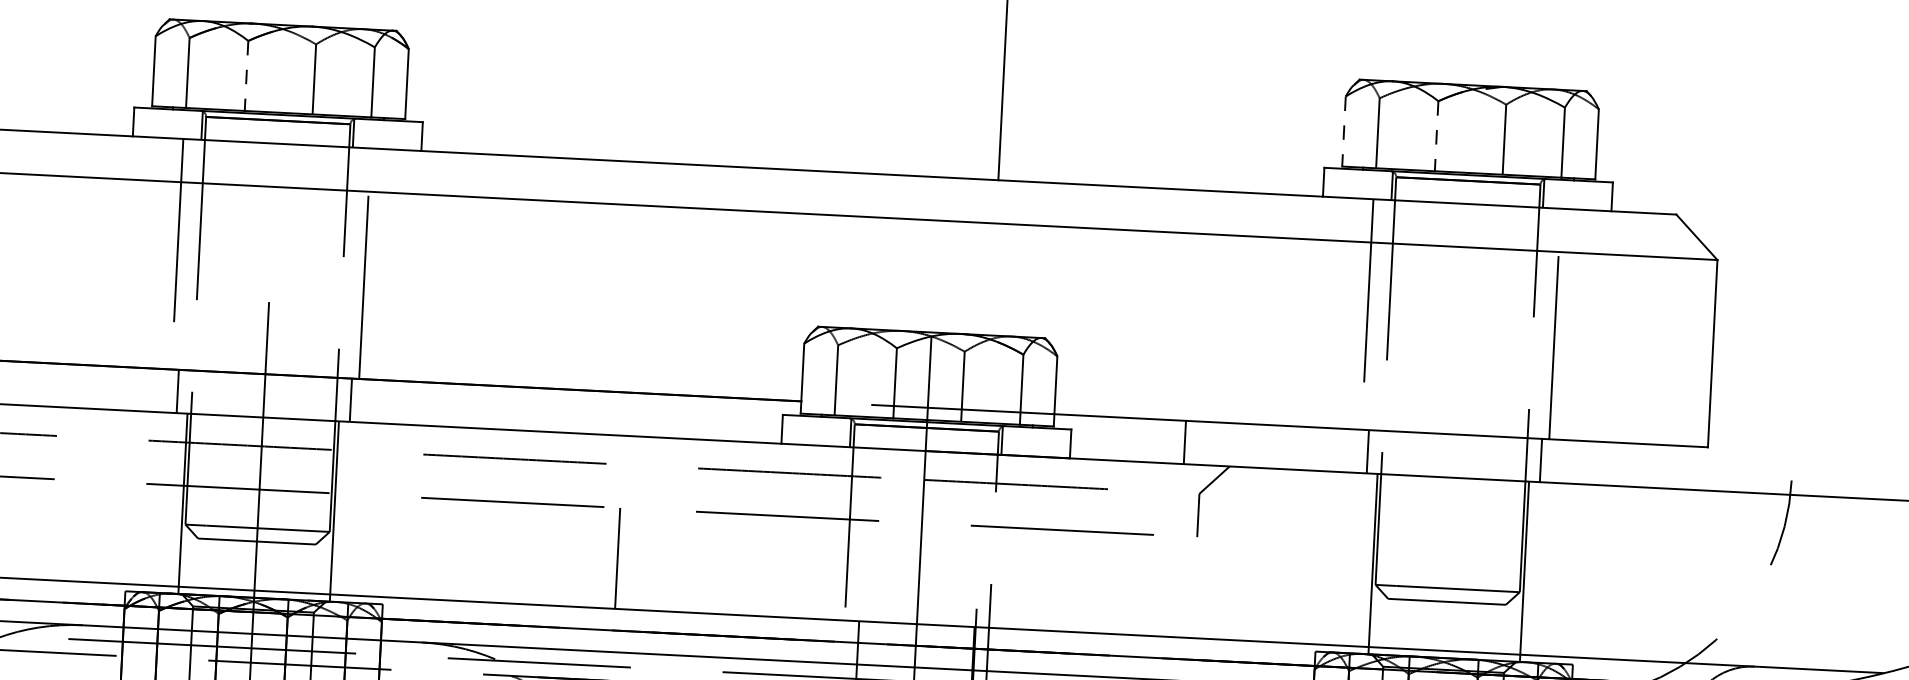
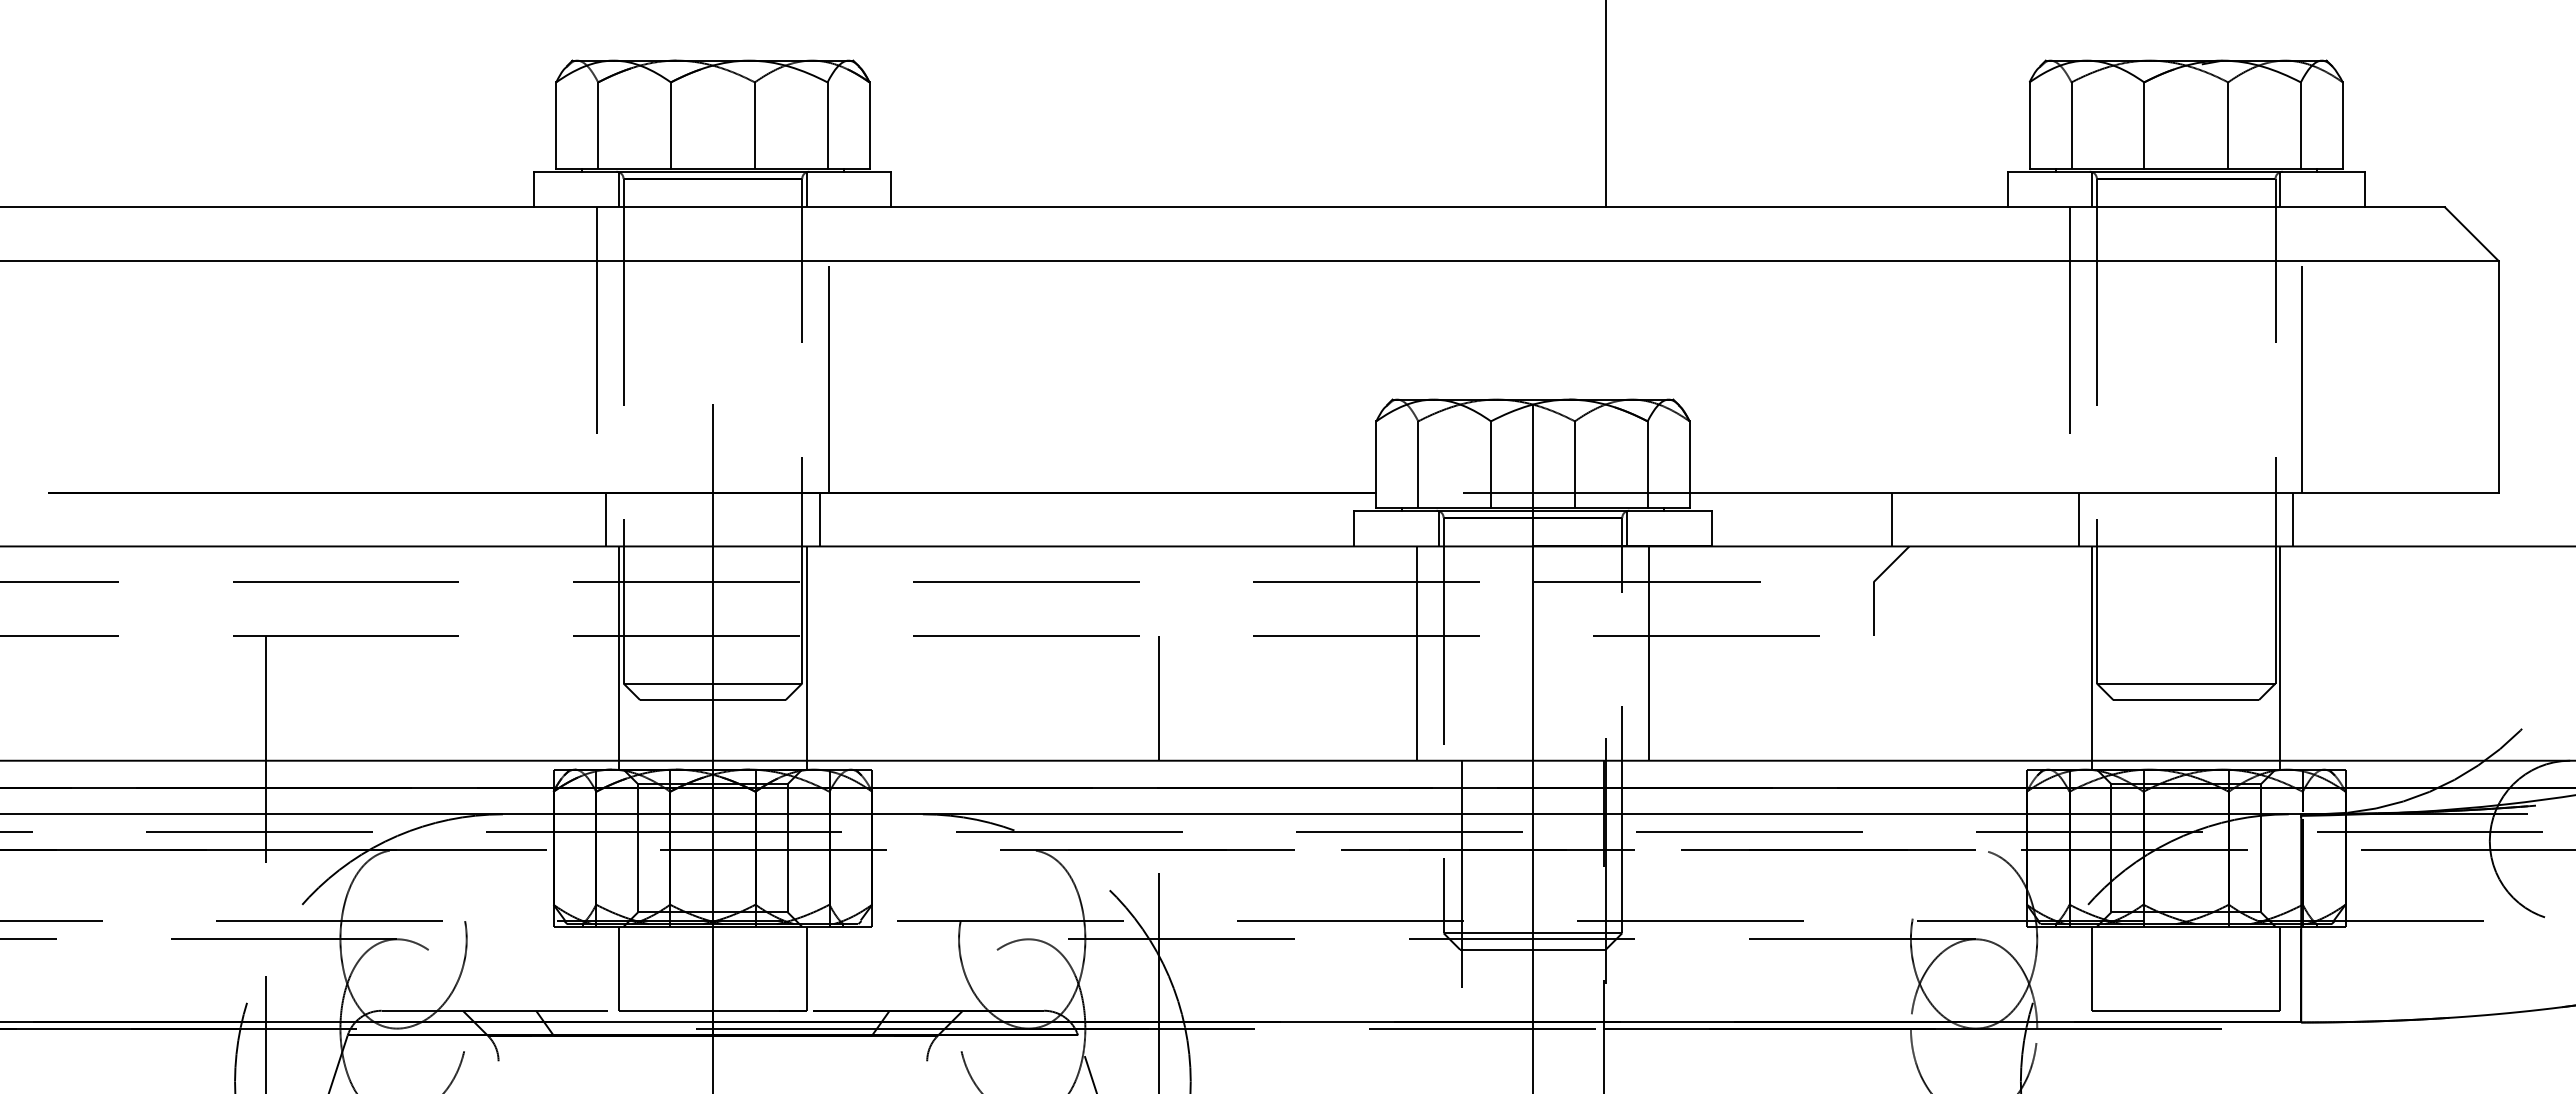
line: (246, 76) -> (670, 126), dashed -> solid
line: (1343, 132) -> (2029, 126), dashed -> solid
line: (1436, 136) -> (2144, 126), dashed -> solid
line: (1184, 442) -> (1891, 519), moved
line: (827, 532) -> (1416, 653), added
line: (1015, 542) -> (1649, 653), added

